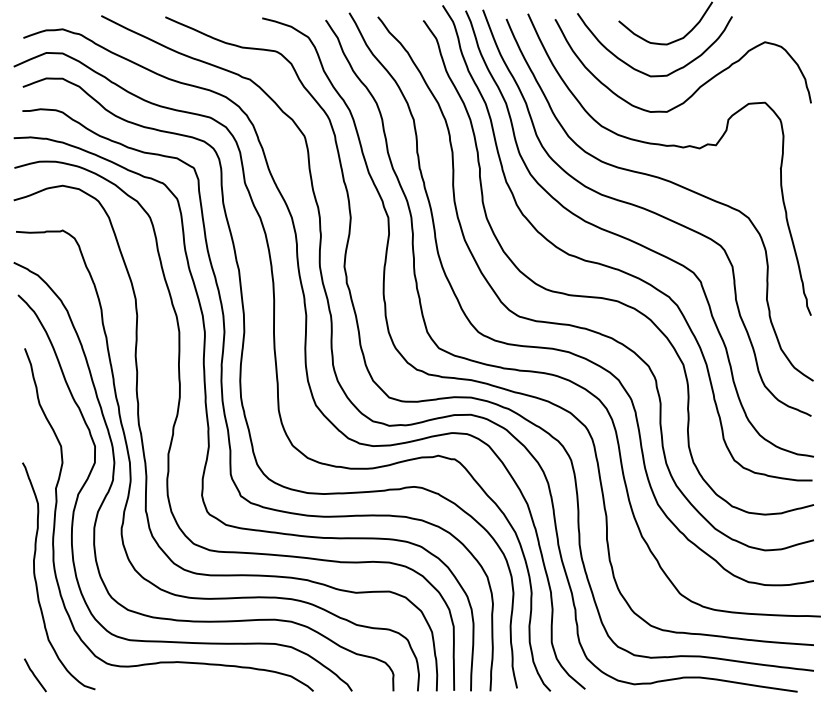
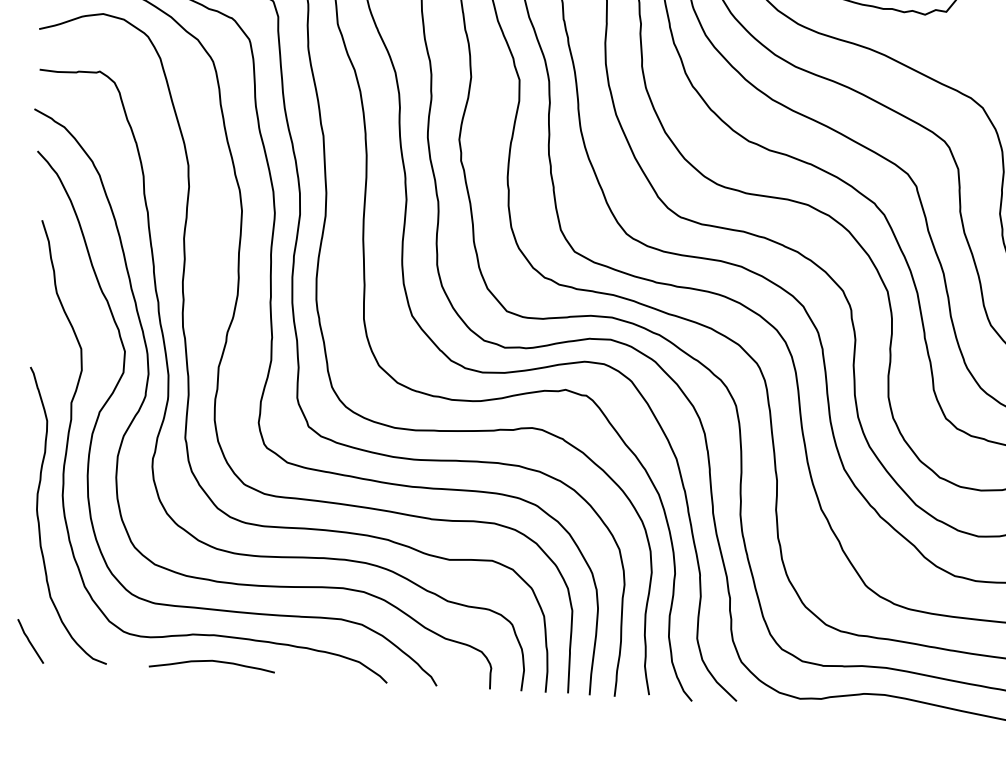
curve: (174, 683) -> (208, 662), added

